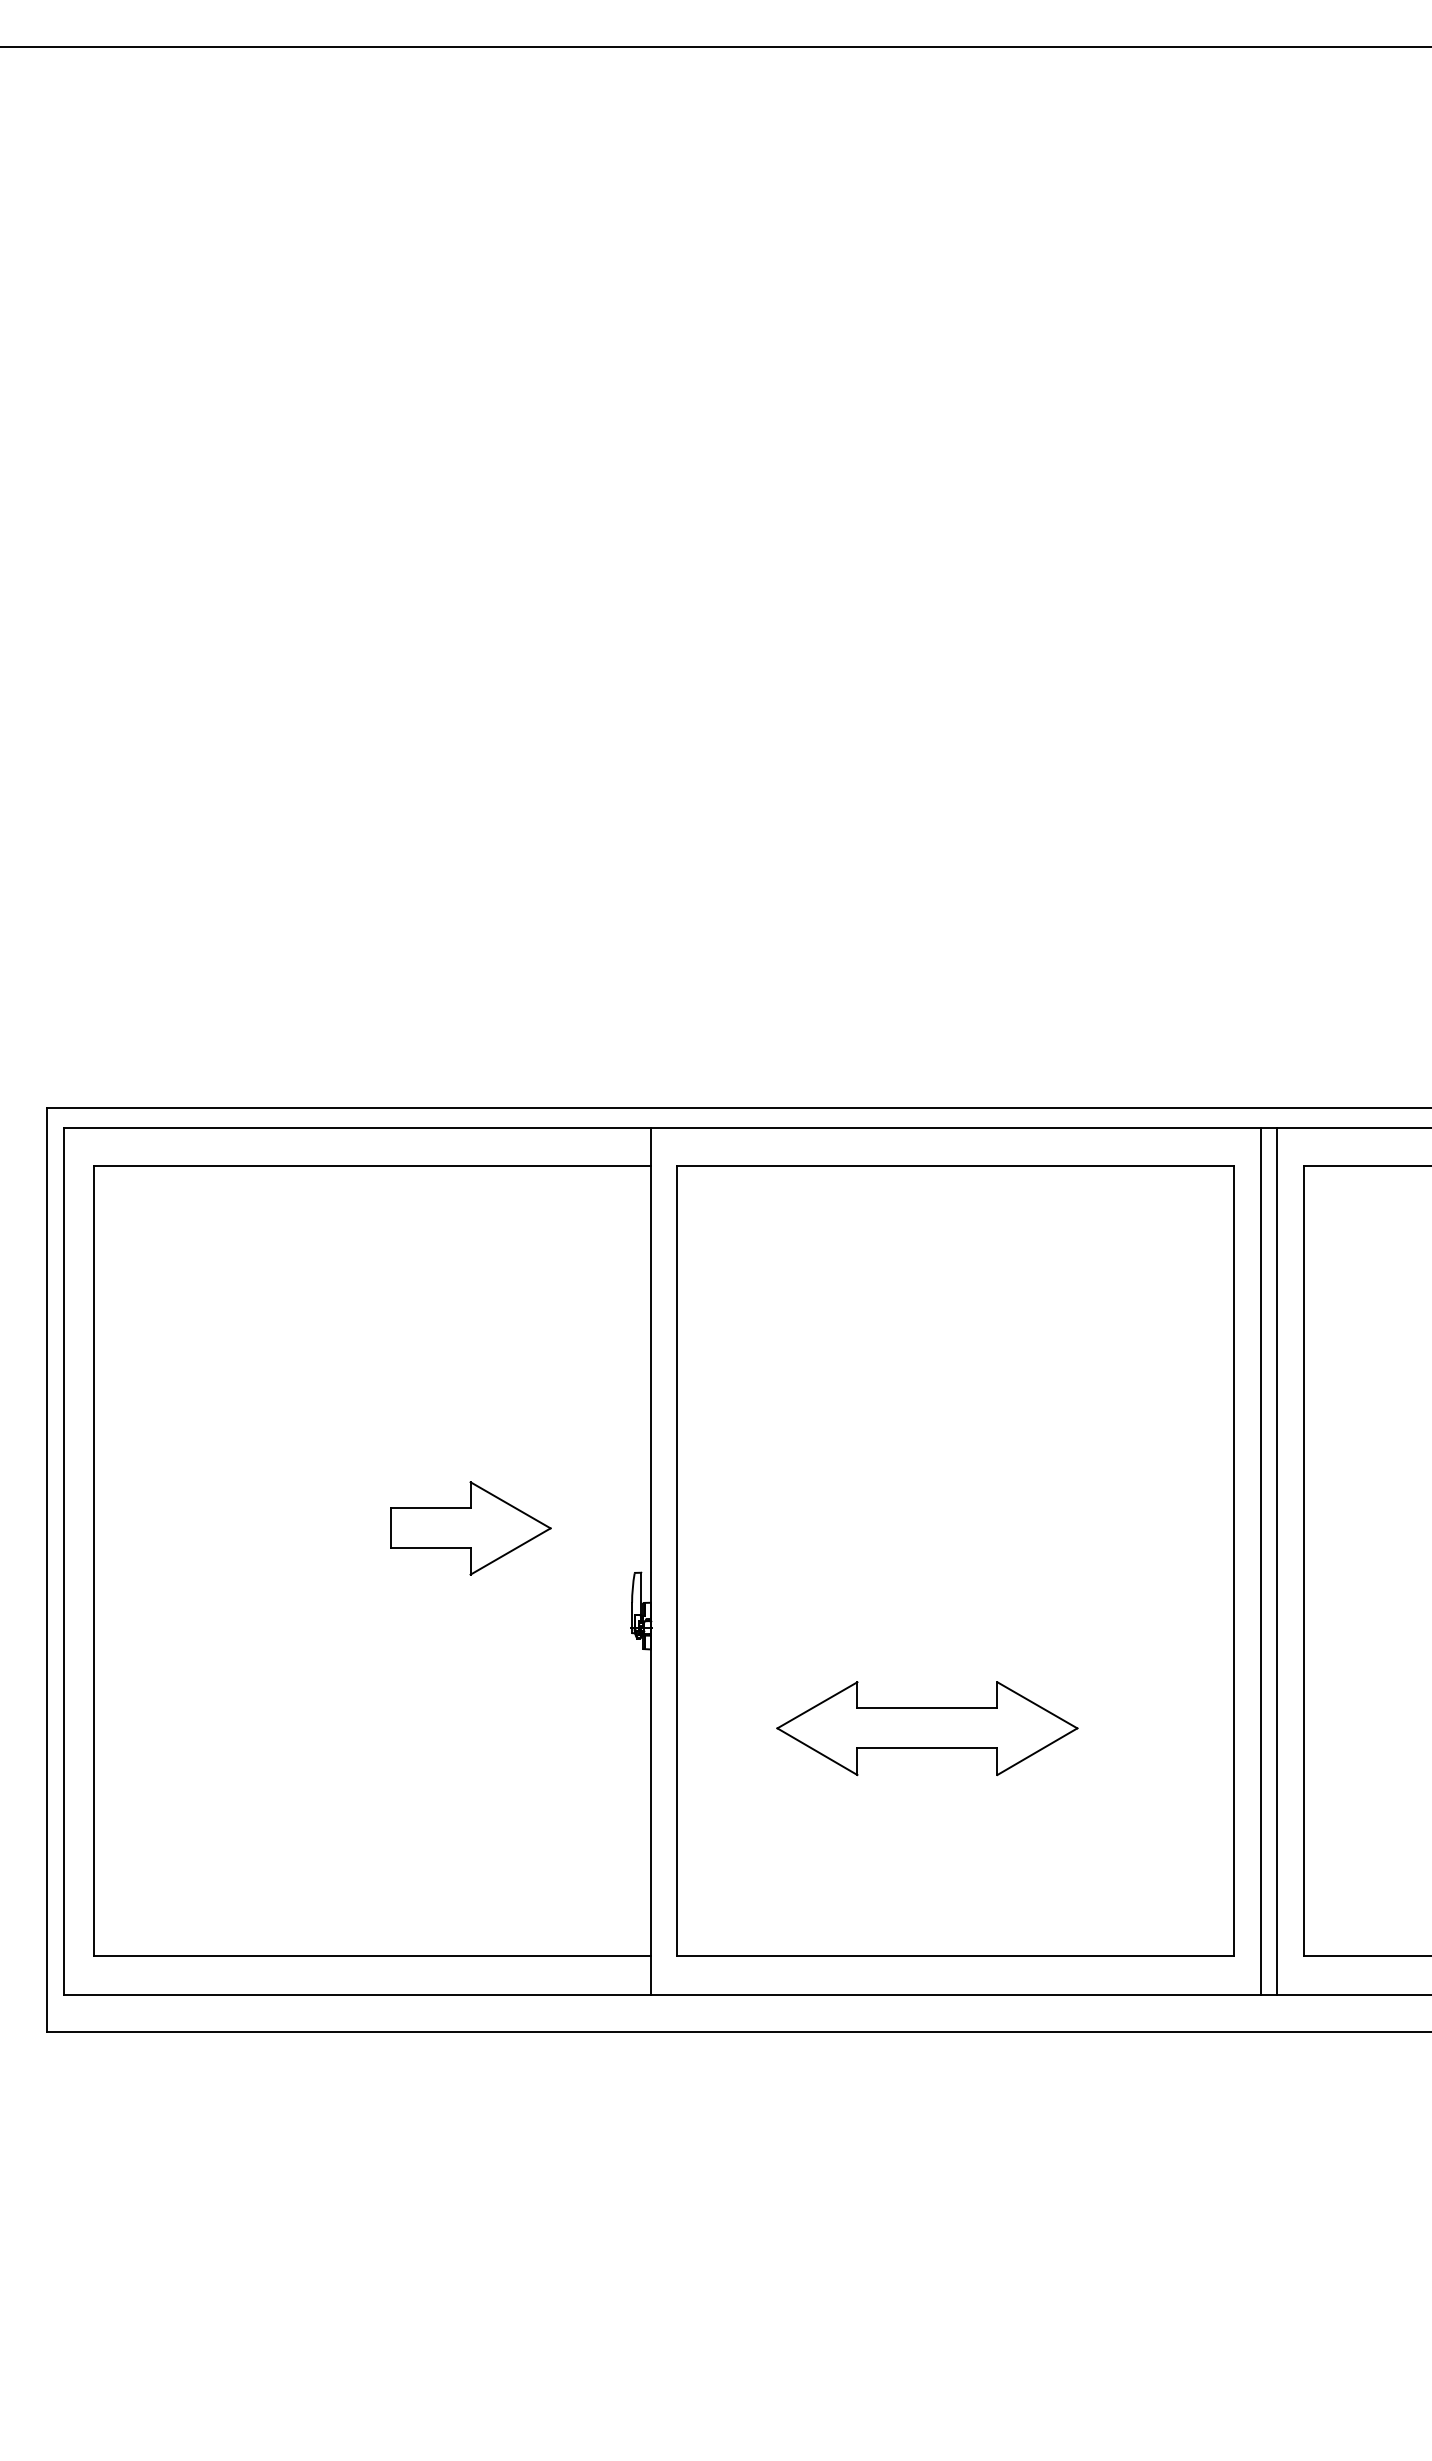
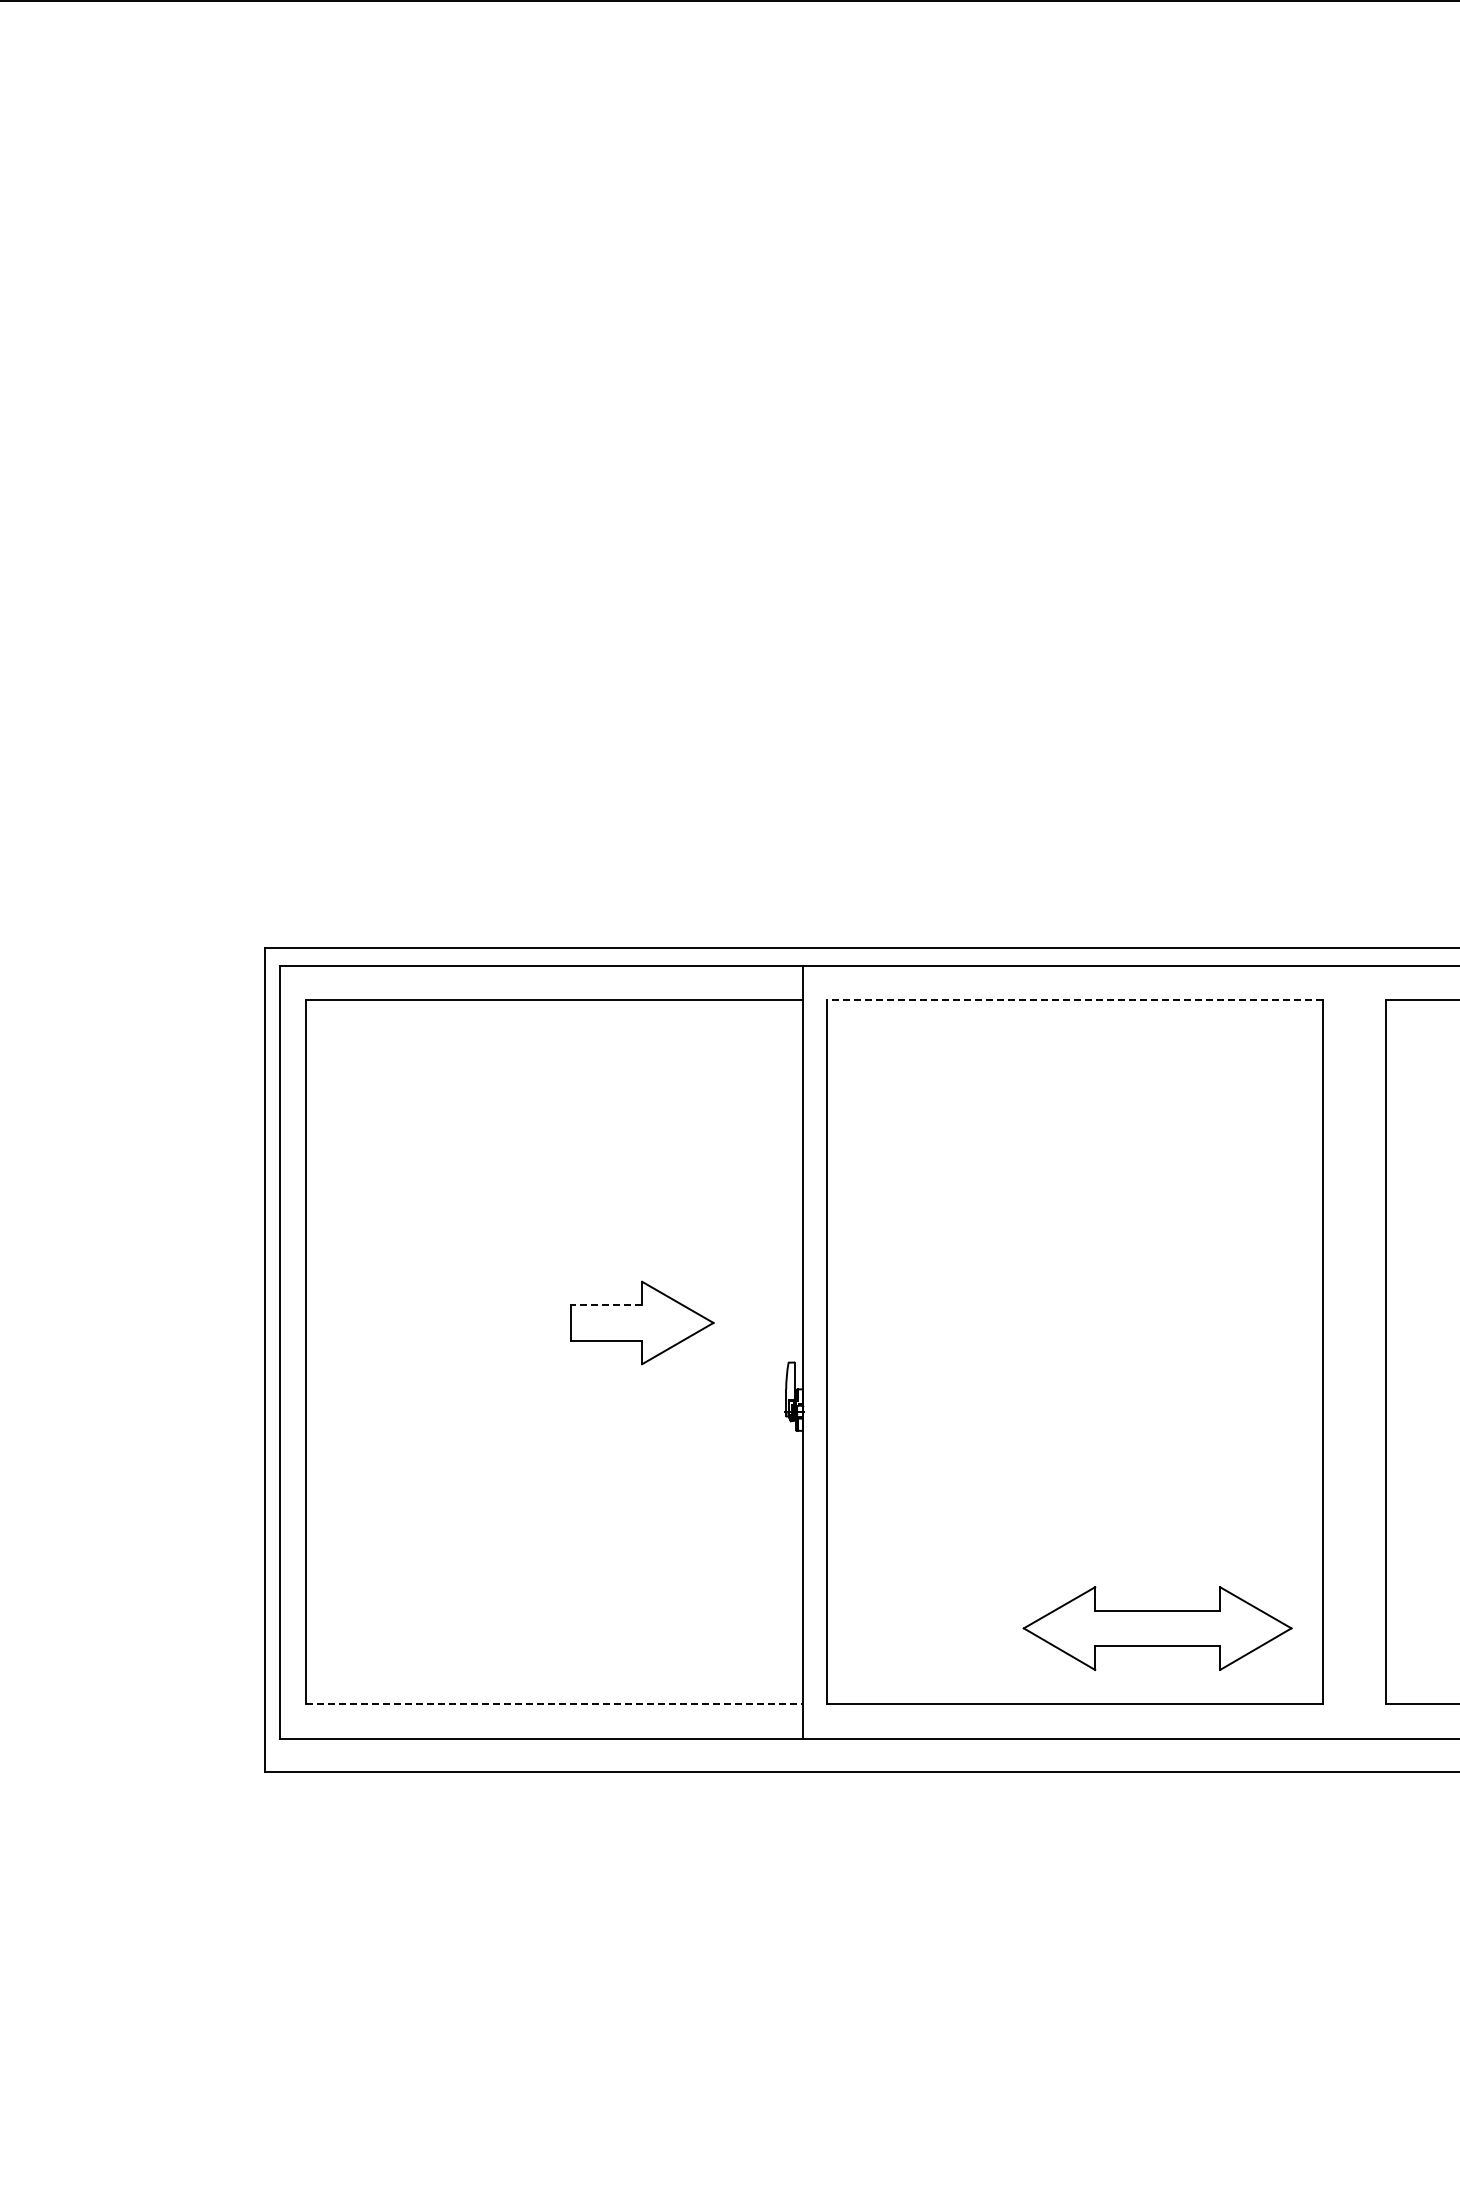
line: (955, 1166) -> (1074, 1000), solid -> dashed
line: (430, 1508) -> (606, 1305), solid -> dashed
line: (1261, 1561) -> (1347, 1352), removed
line: (1276, 1561) -> (1361, 1352), removed
part: (927, 1728) -> (1157, 1628), moved
line: (373, 1956) -> (555, 1704), solid -> dashed

